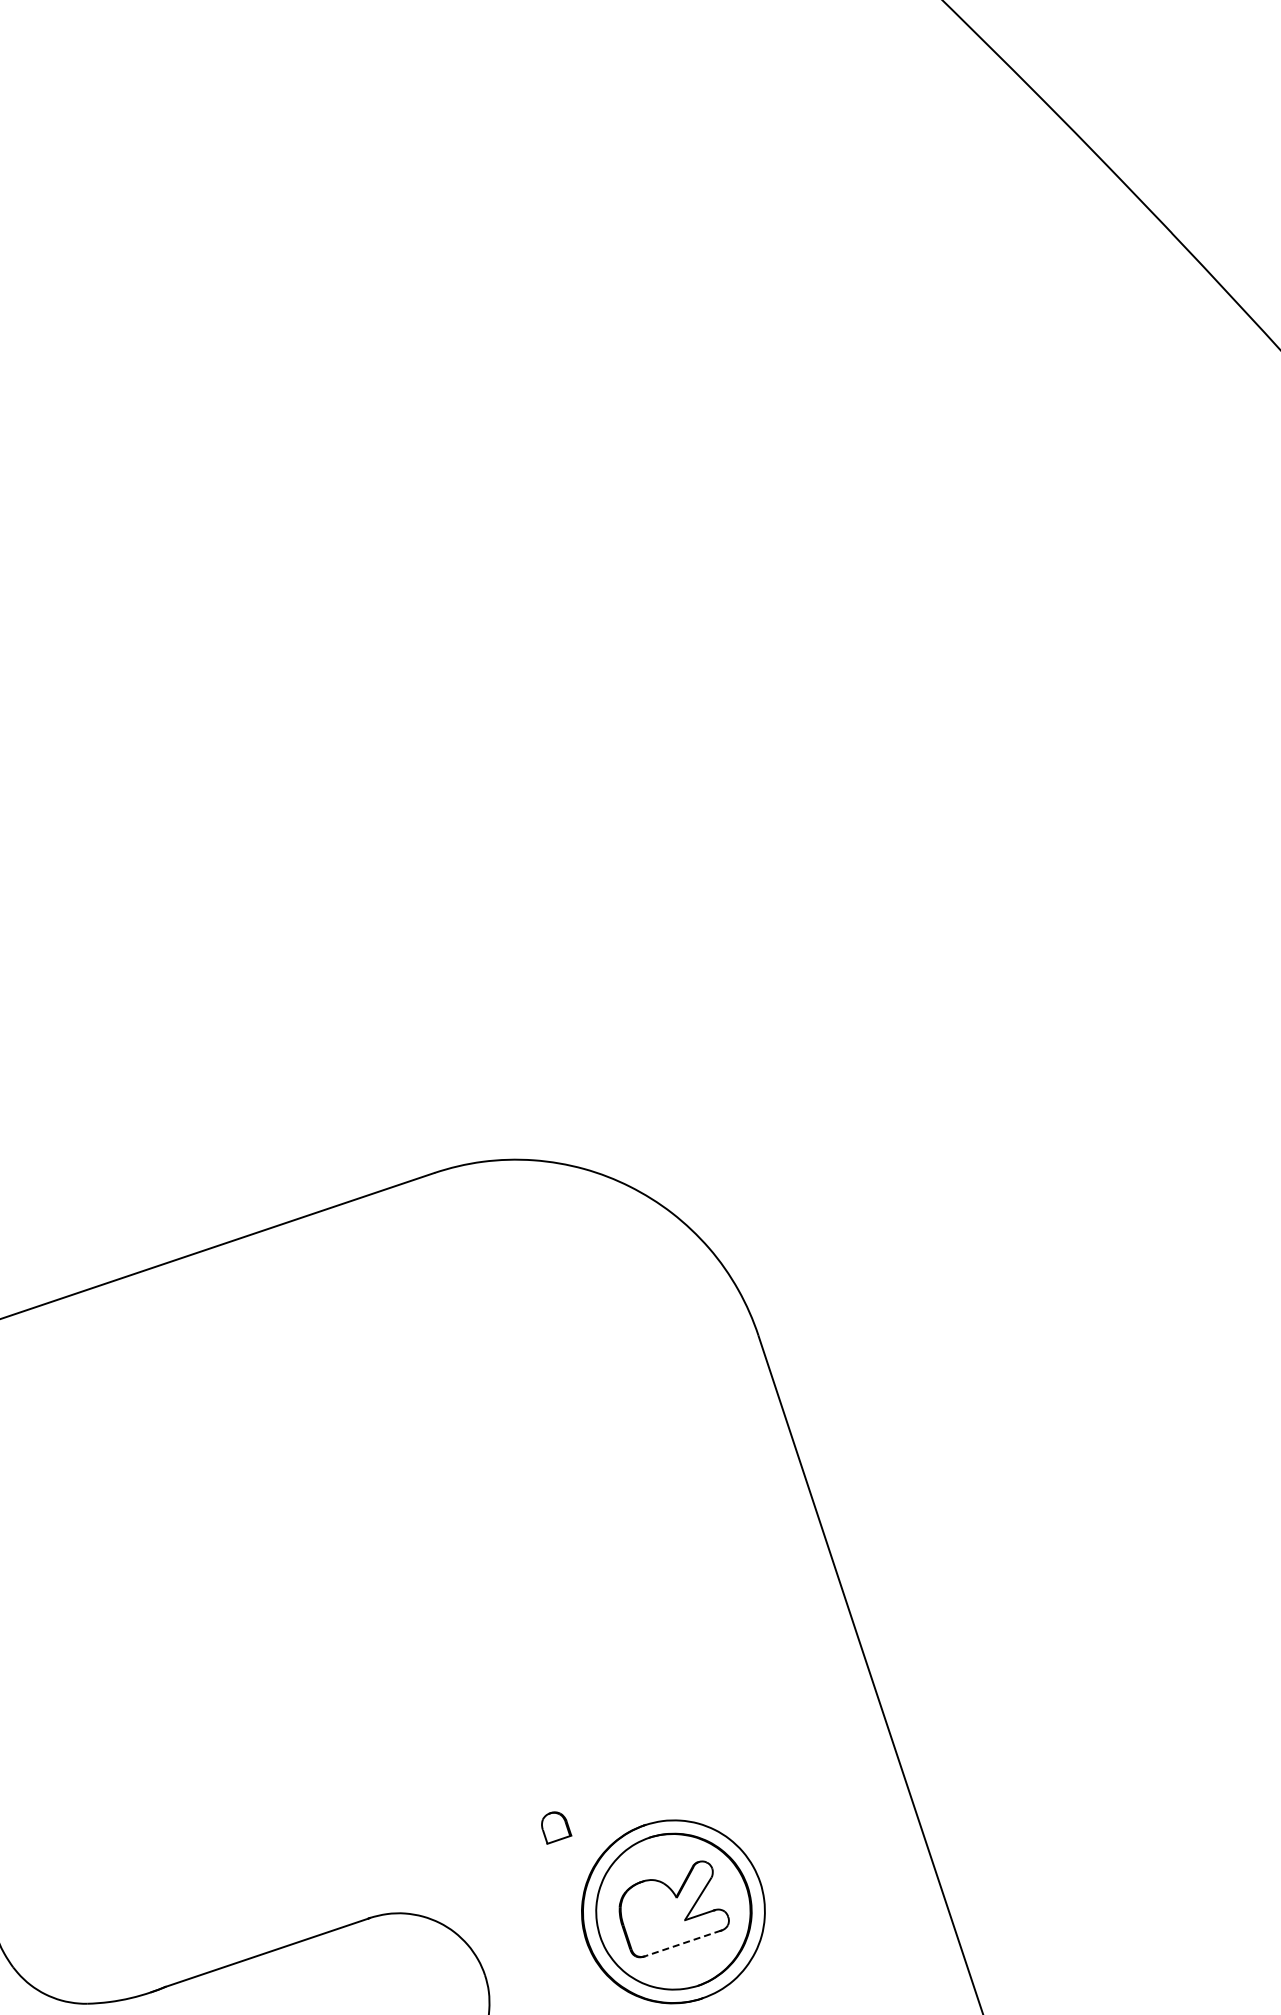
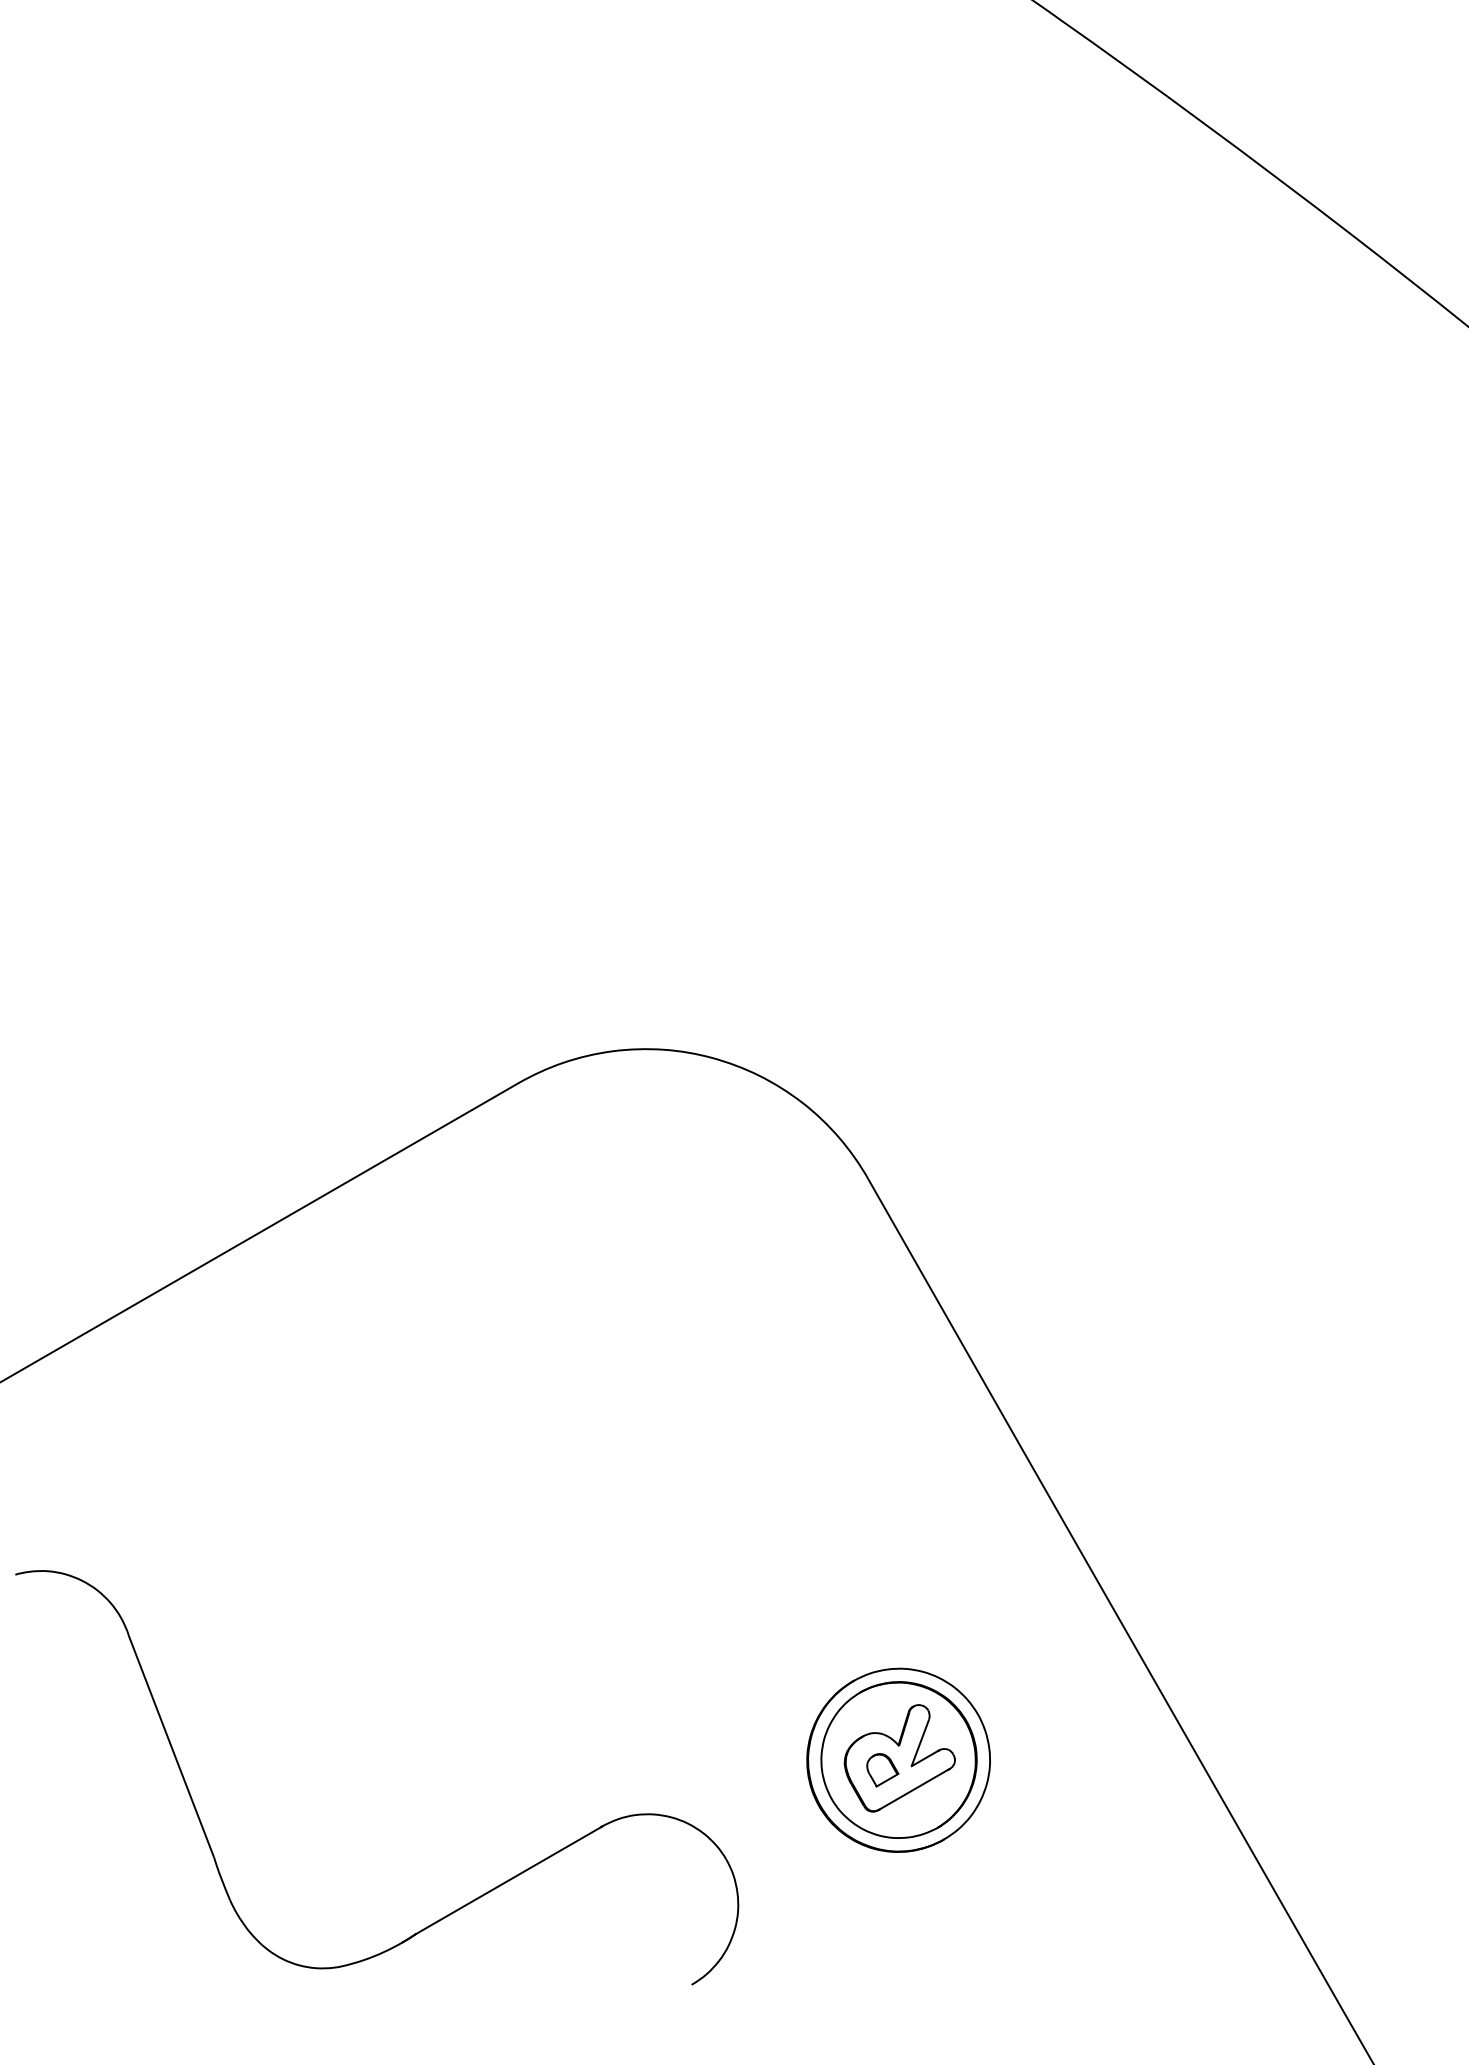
part: (556, 1829) -> (882, 1770), moved
line: (683, 1943) -> (914, 1789), dashed -> solid

